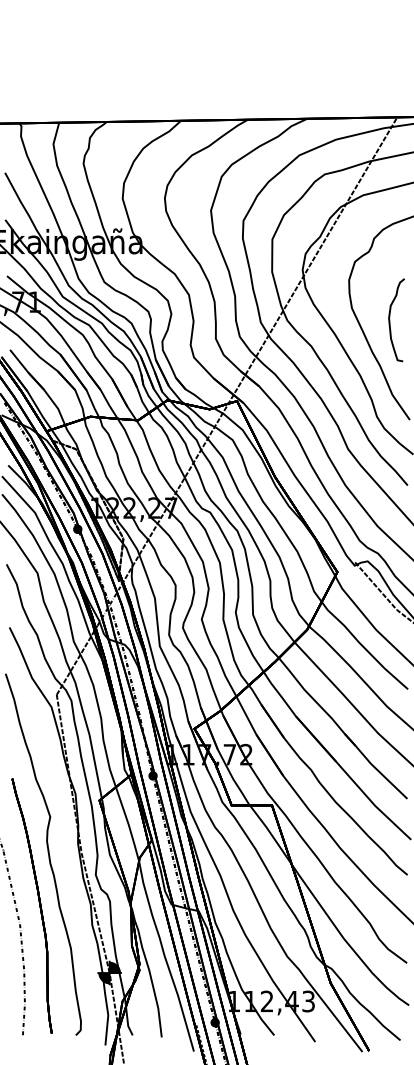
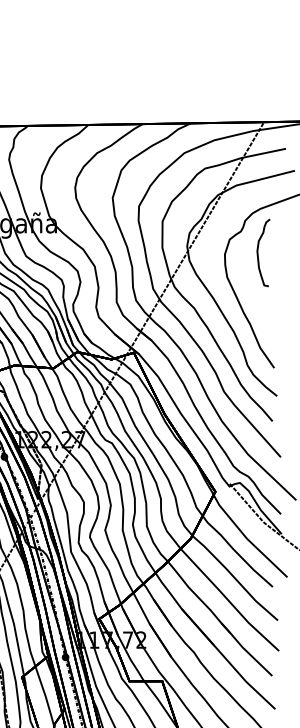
curve: (390, 320) -> (258, 253), moved

